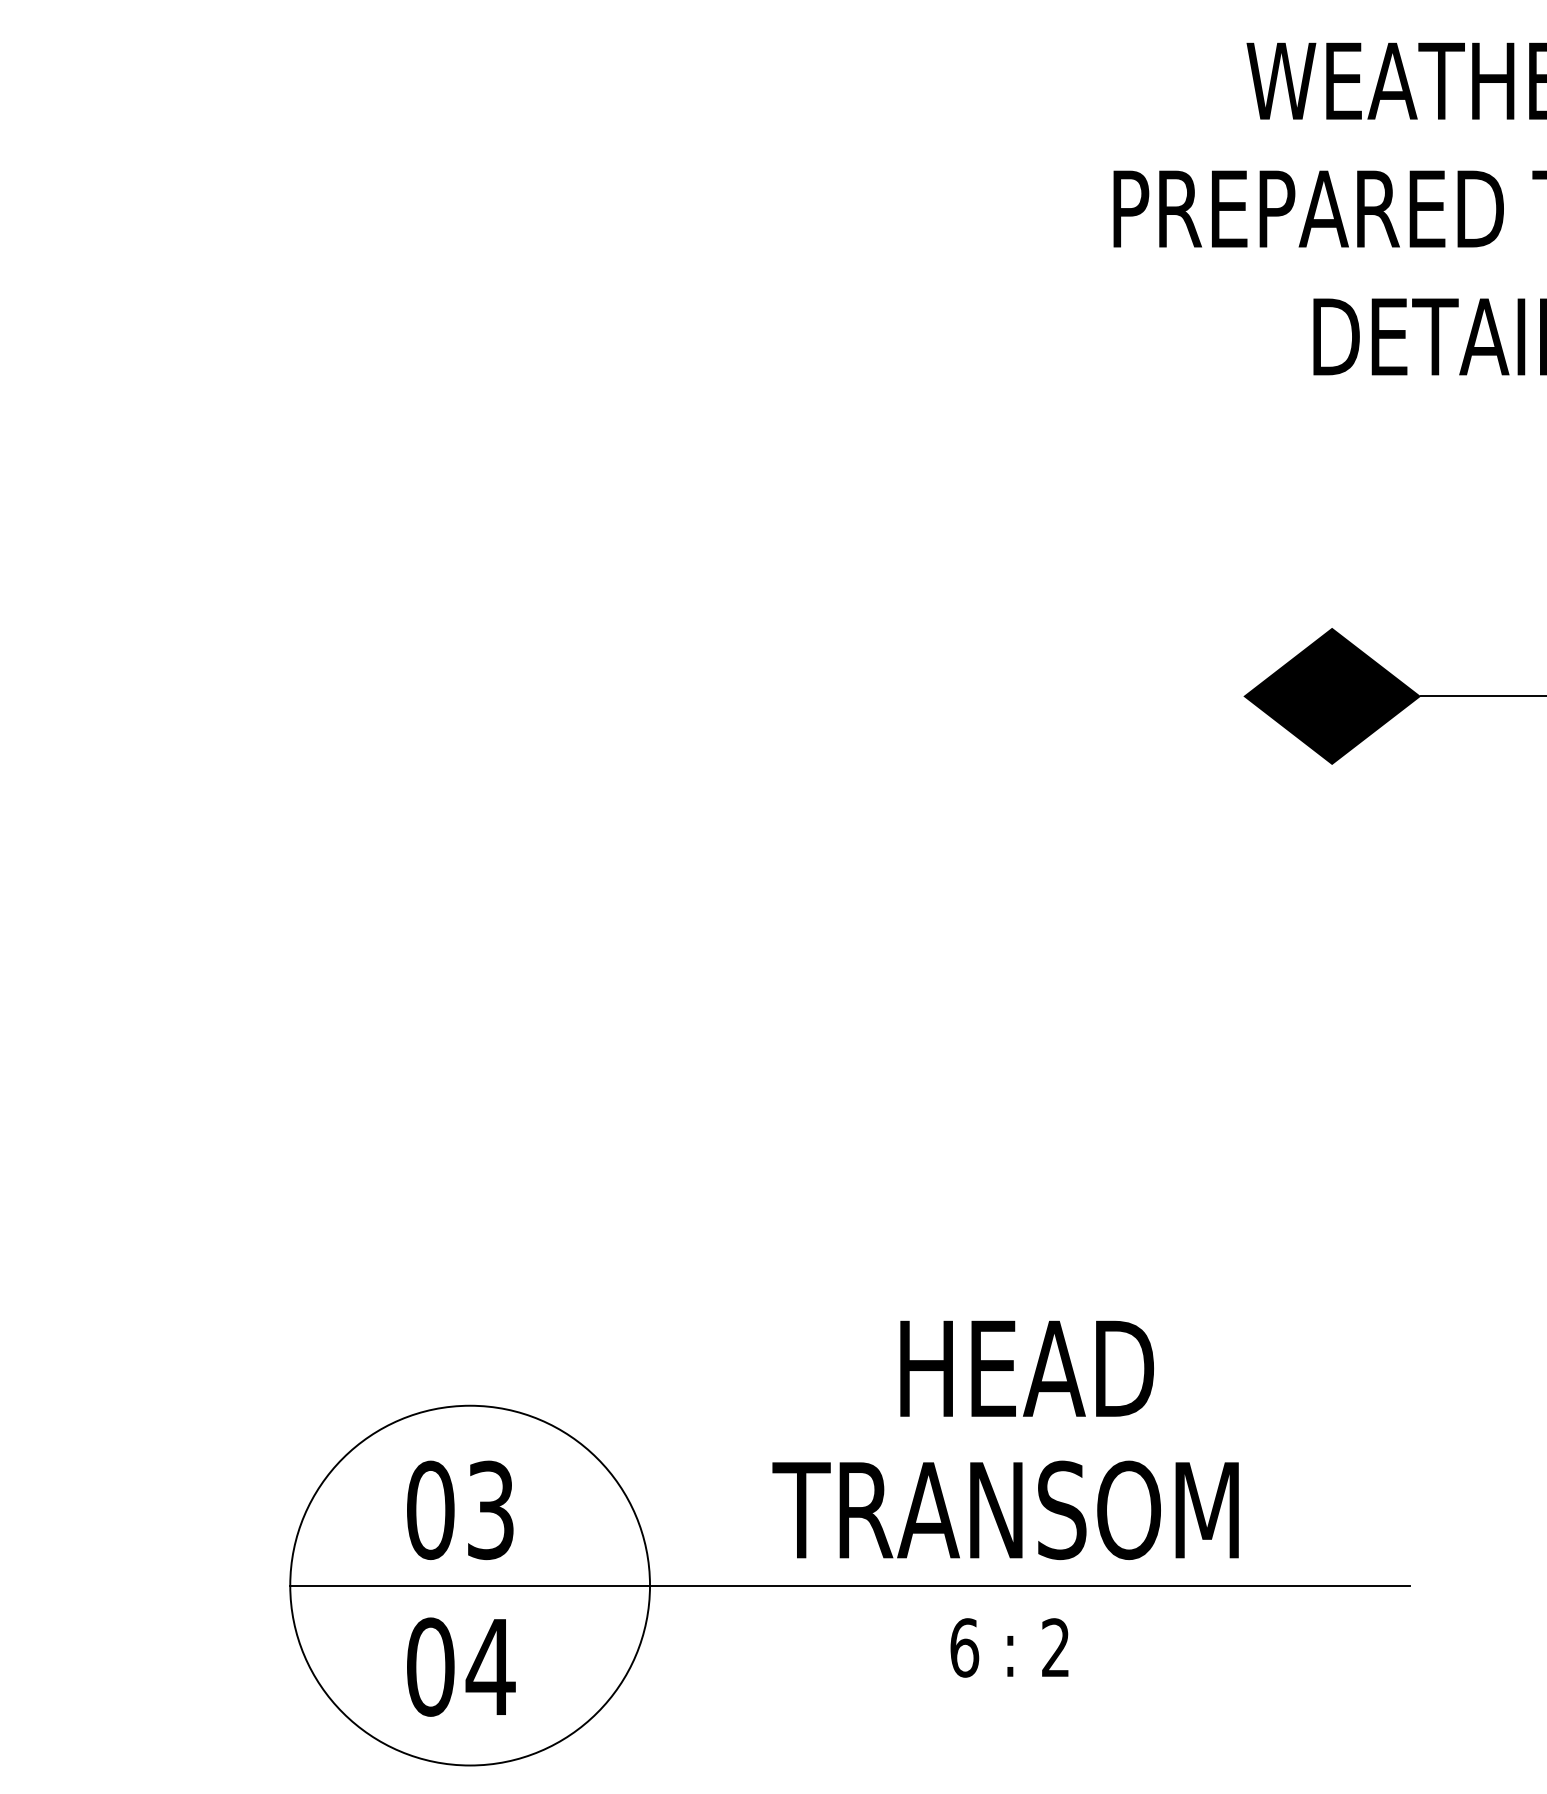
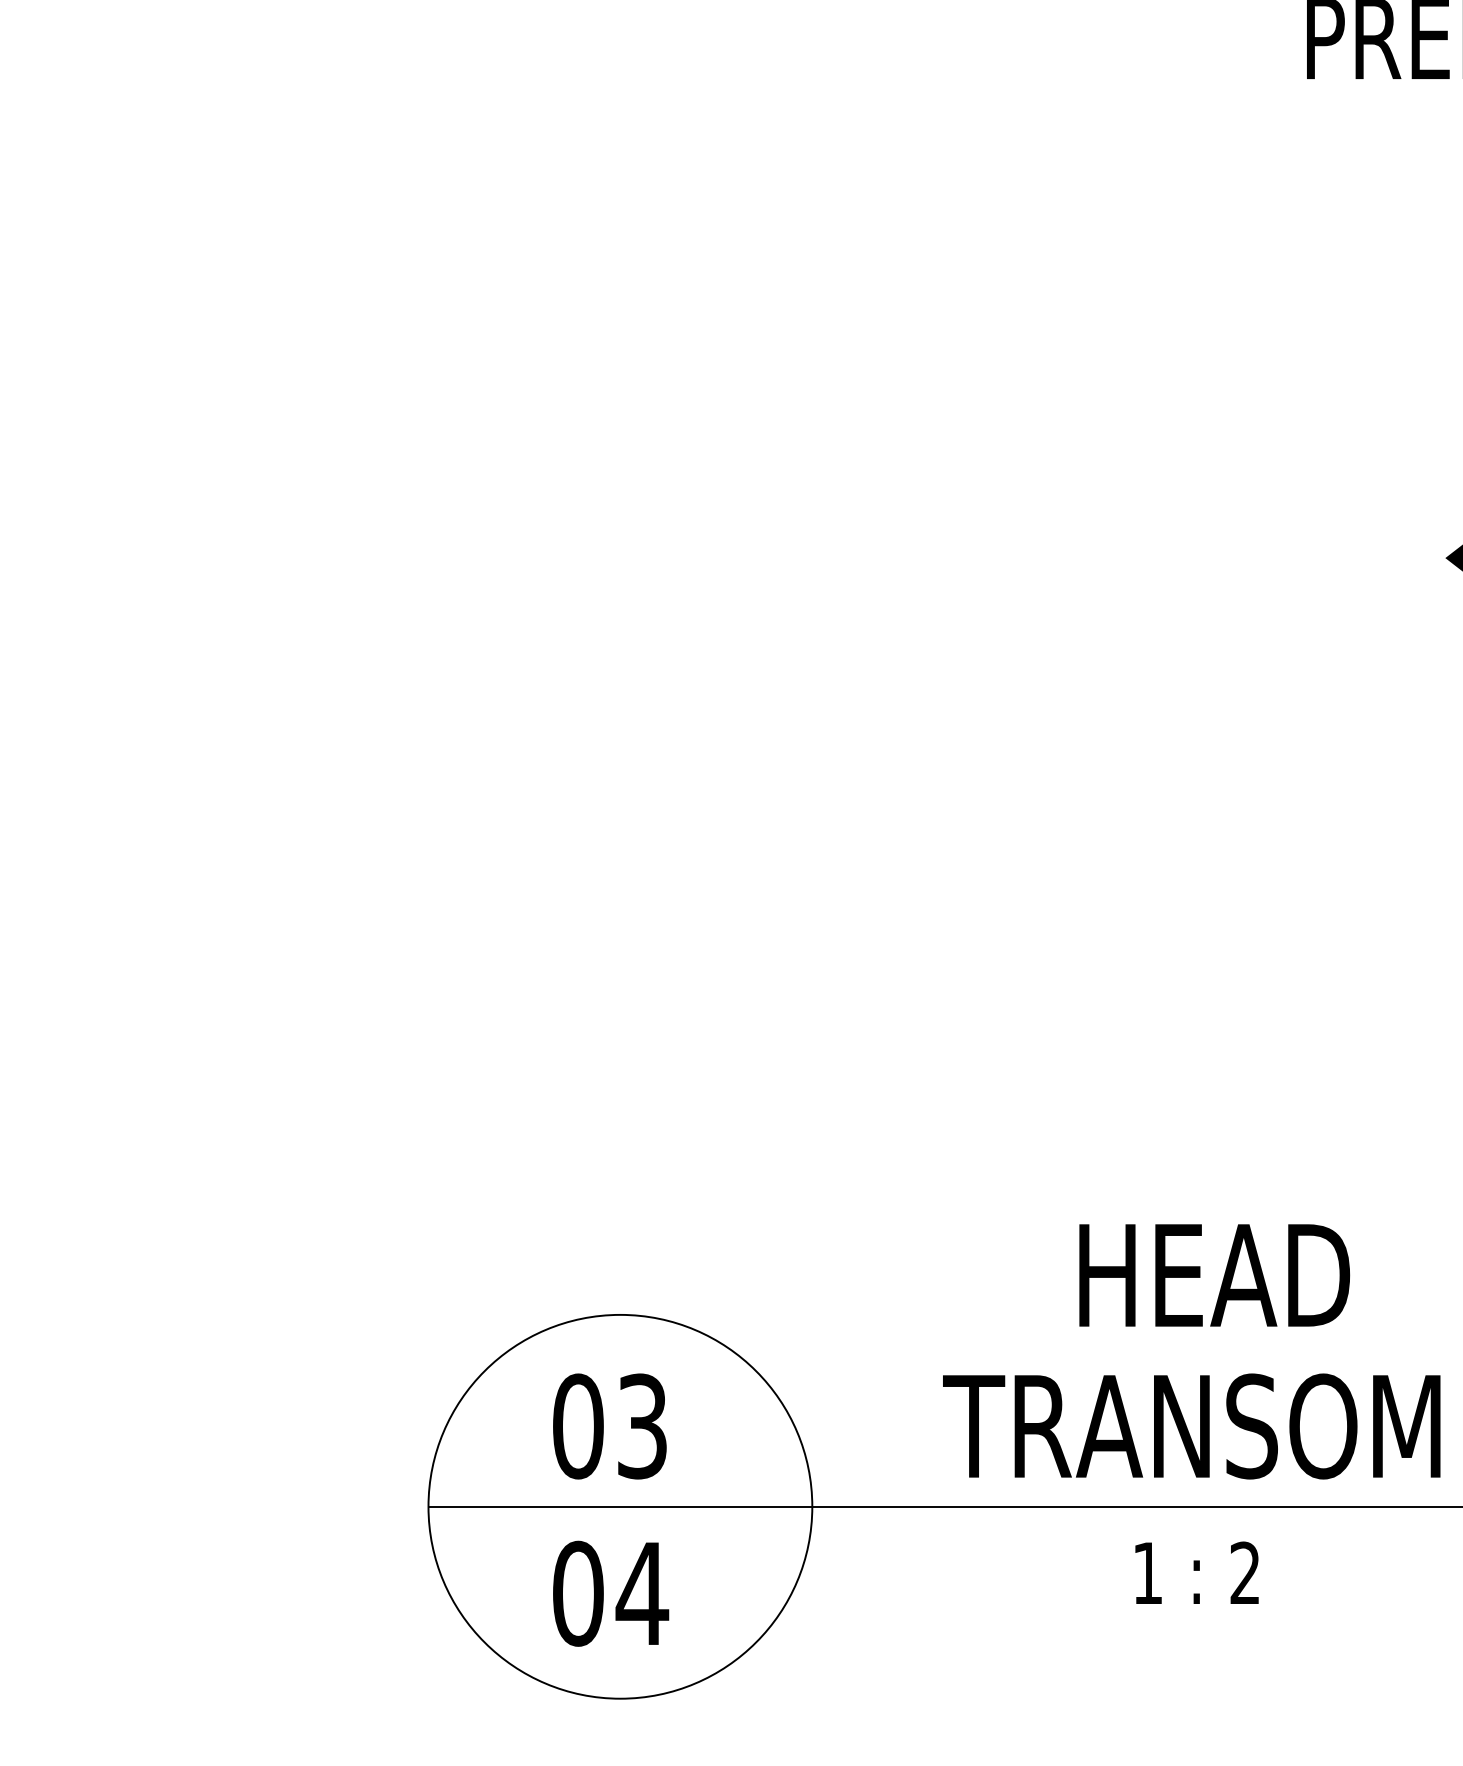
text: (964, 1647) -> (1147, 1572), 6 -> 1

